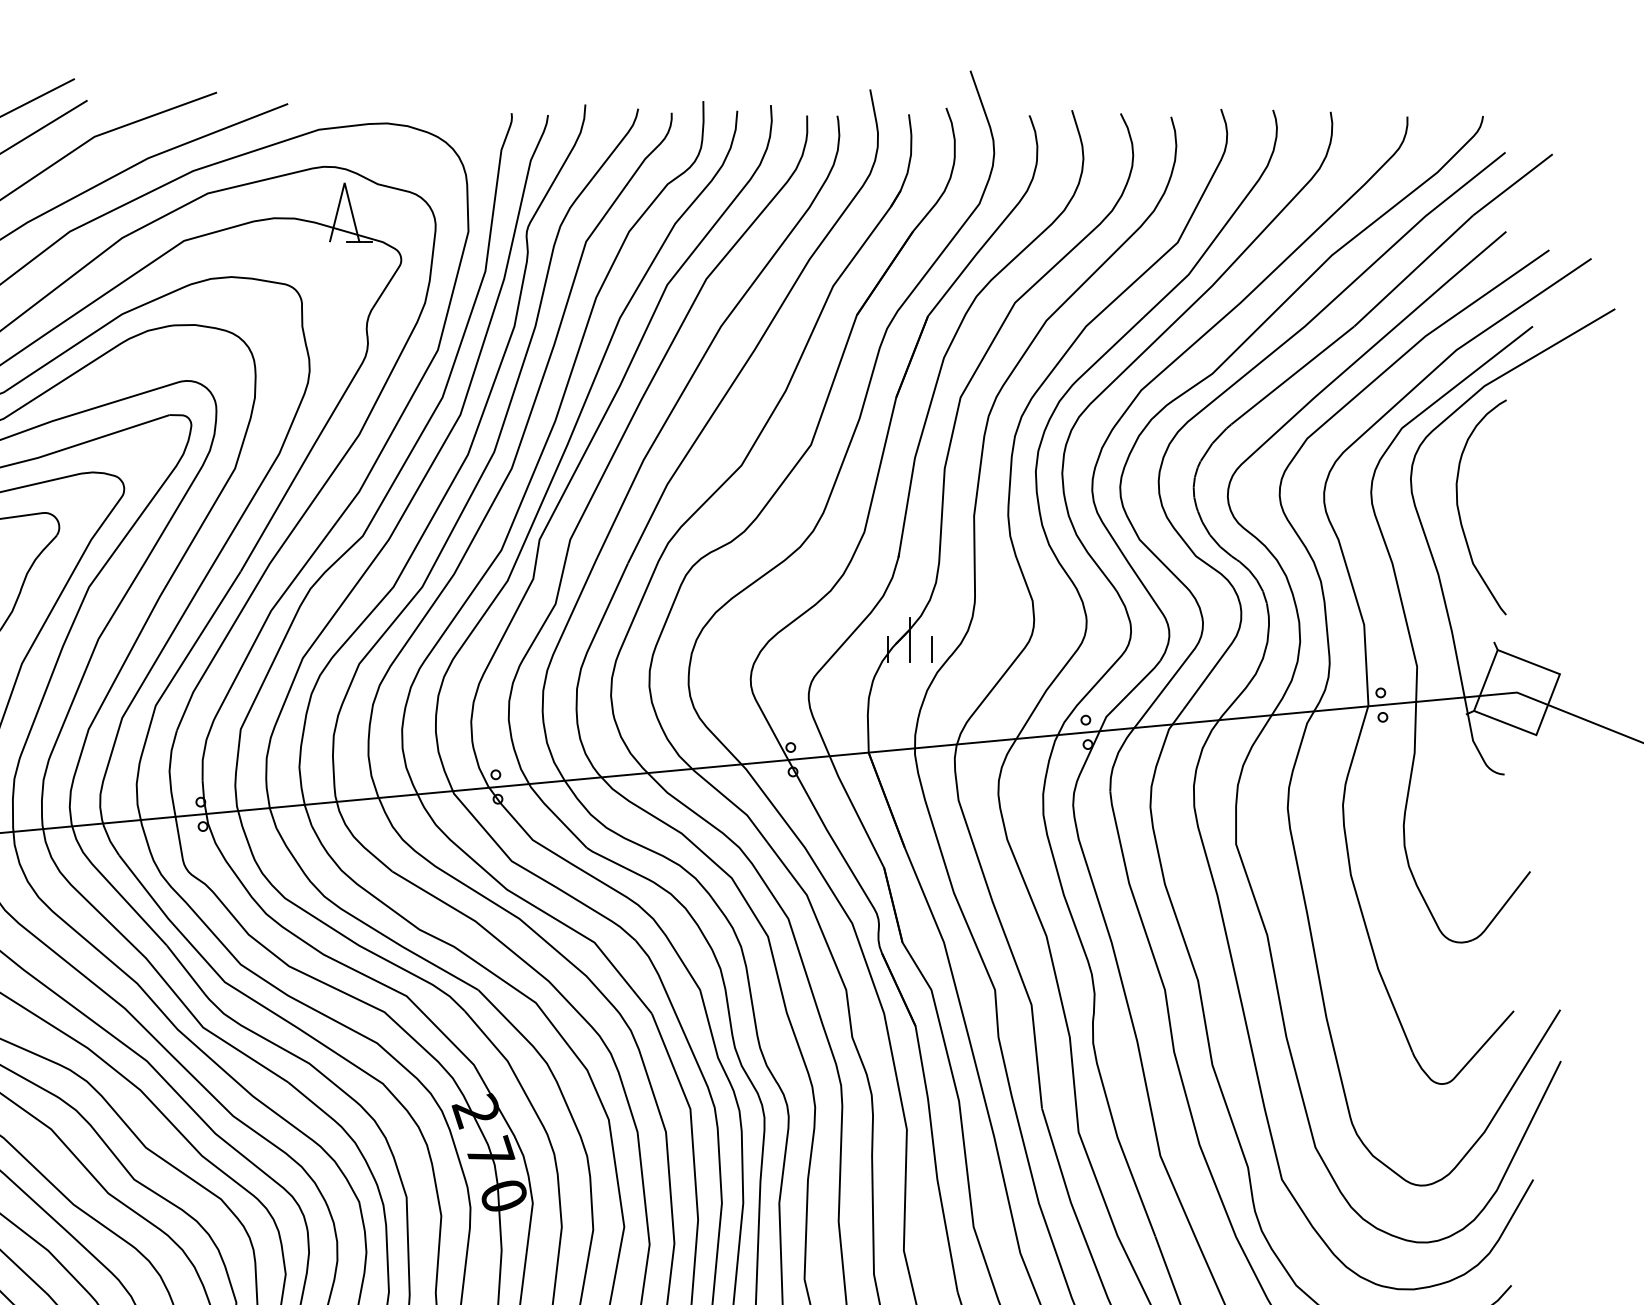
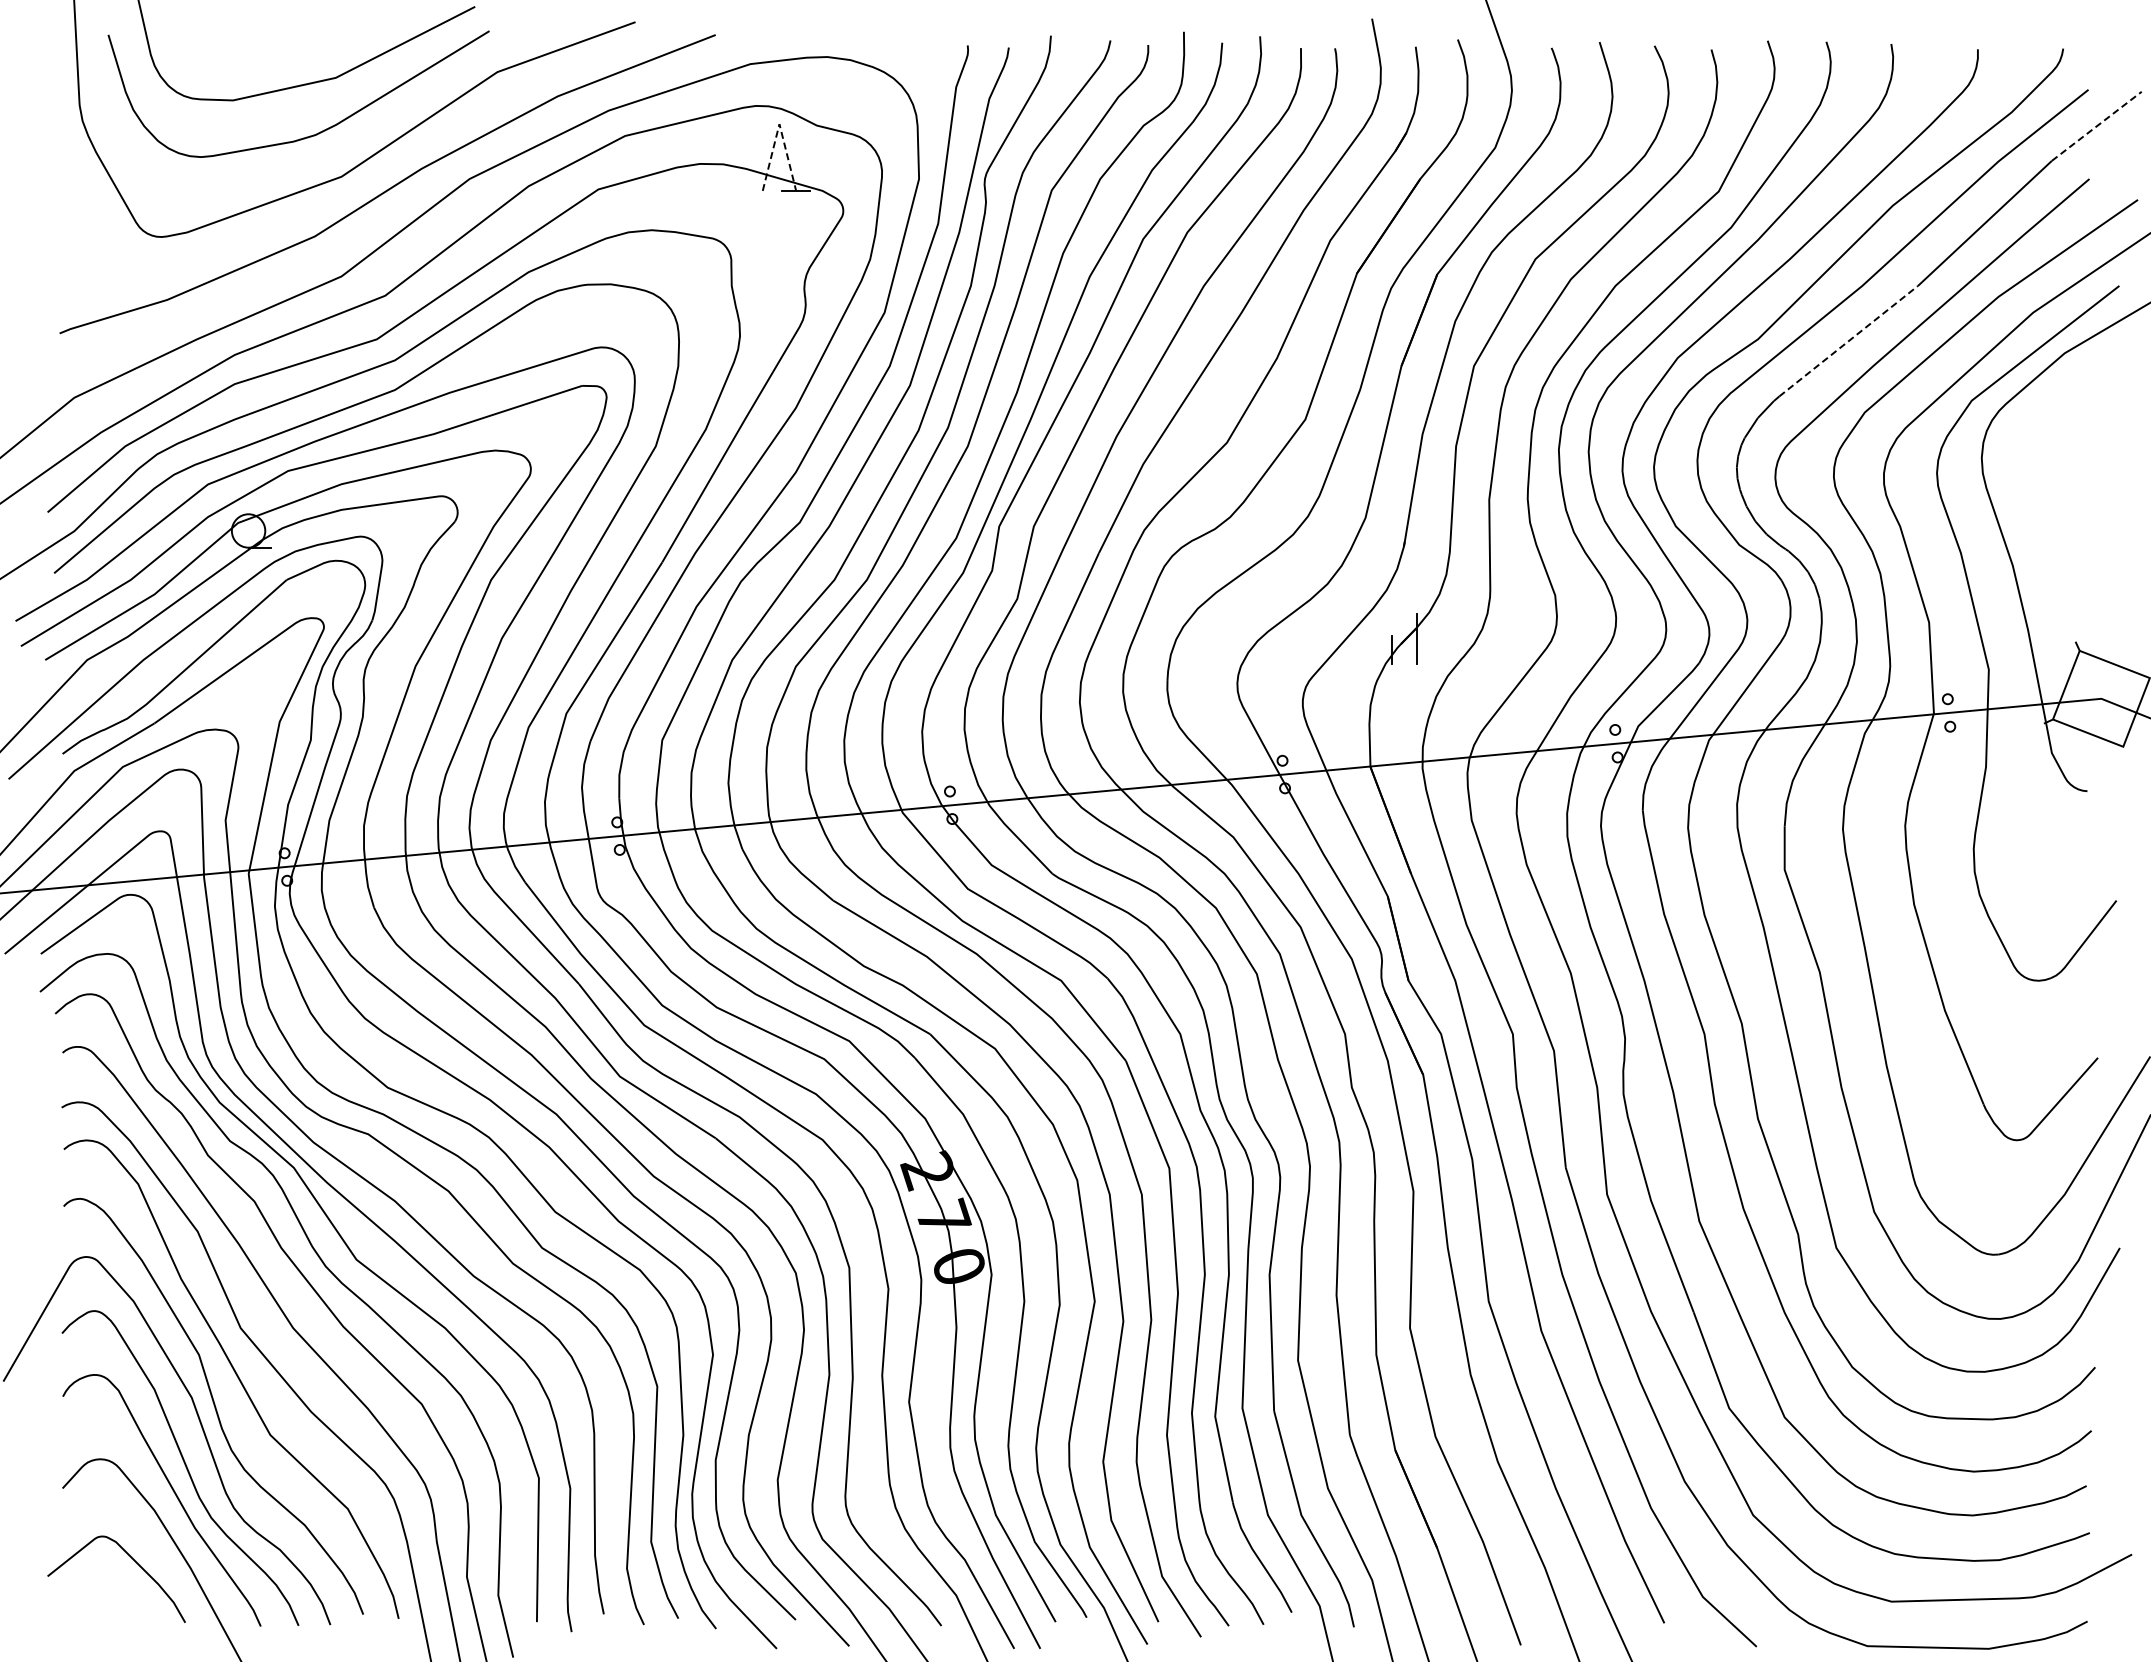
line: (344, 183) -> (779, 124), solid -> dashed
line: (1512, 185) -> (2096, 126), solid -> dashed
line: (1292, 375) -> (1848, 341), solid -> dashed
curve: (1459, 509) -> (2036, 492), removed
line: (932, 649) -> (1442, 650), removed

